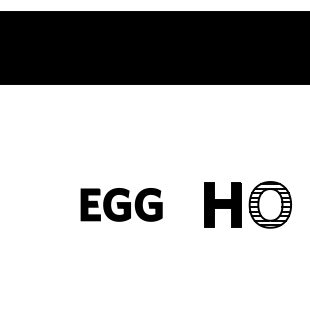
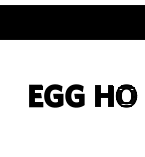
part: (120, 203) -> (56, 95), size x1.43

